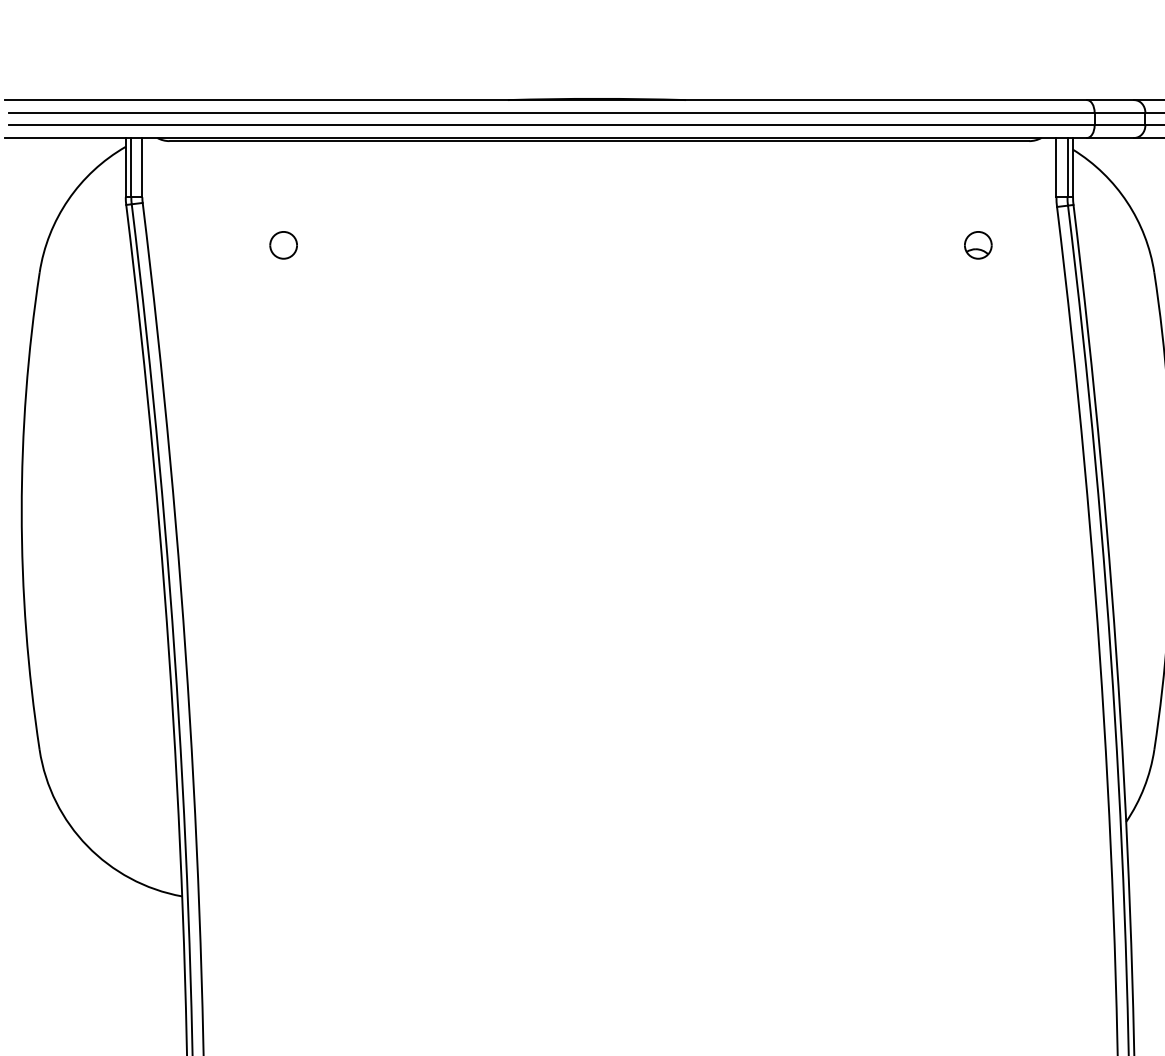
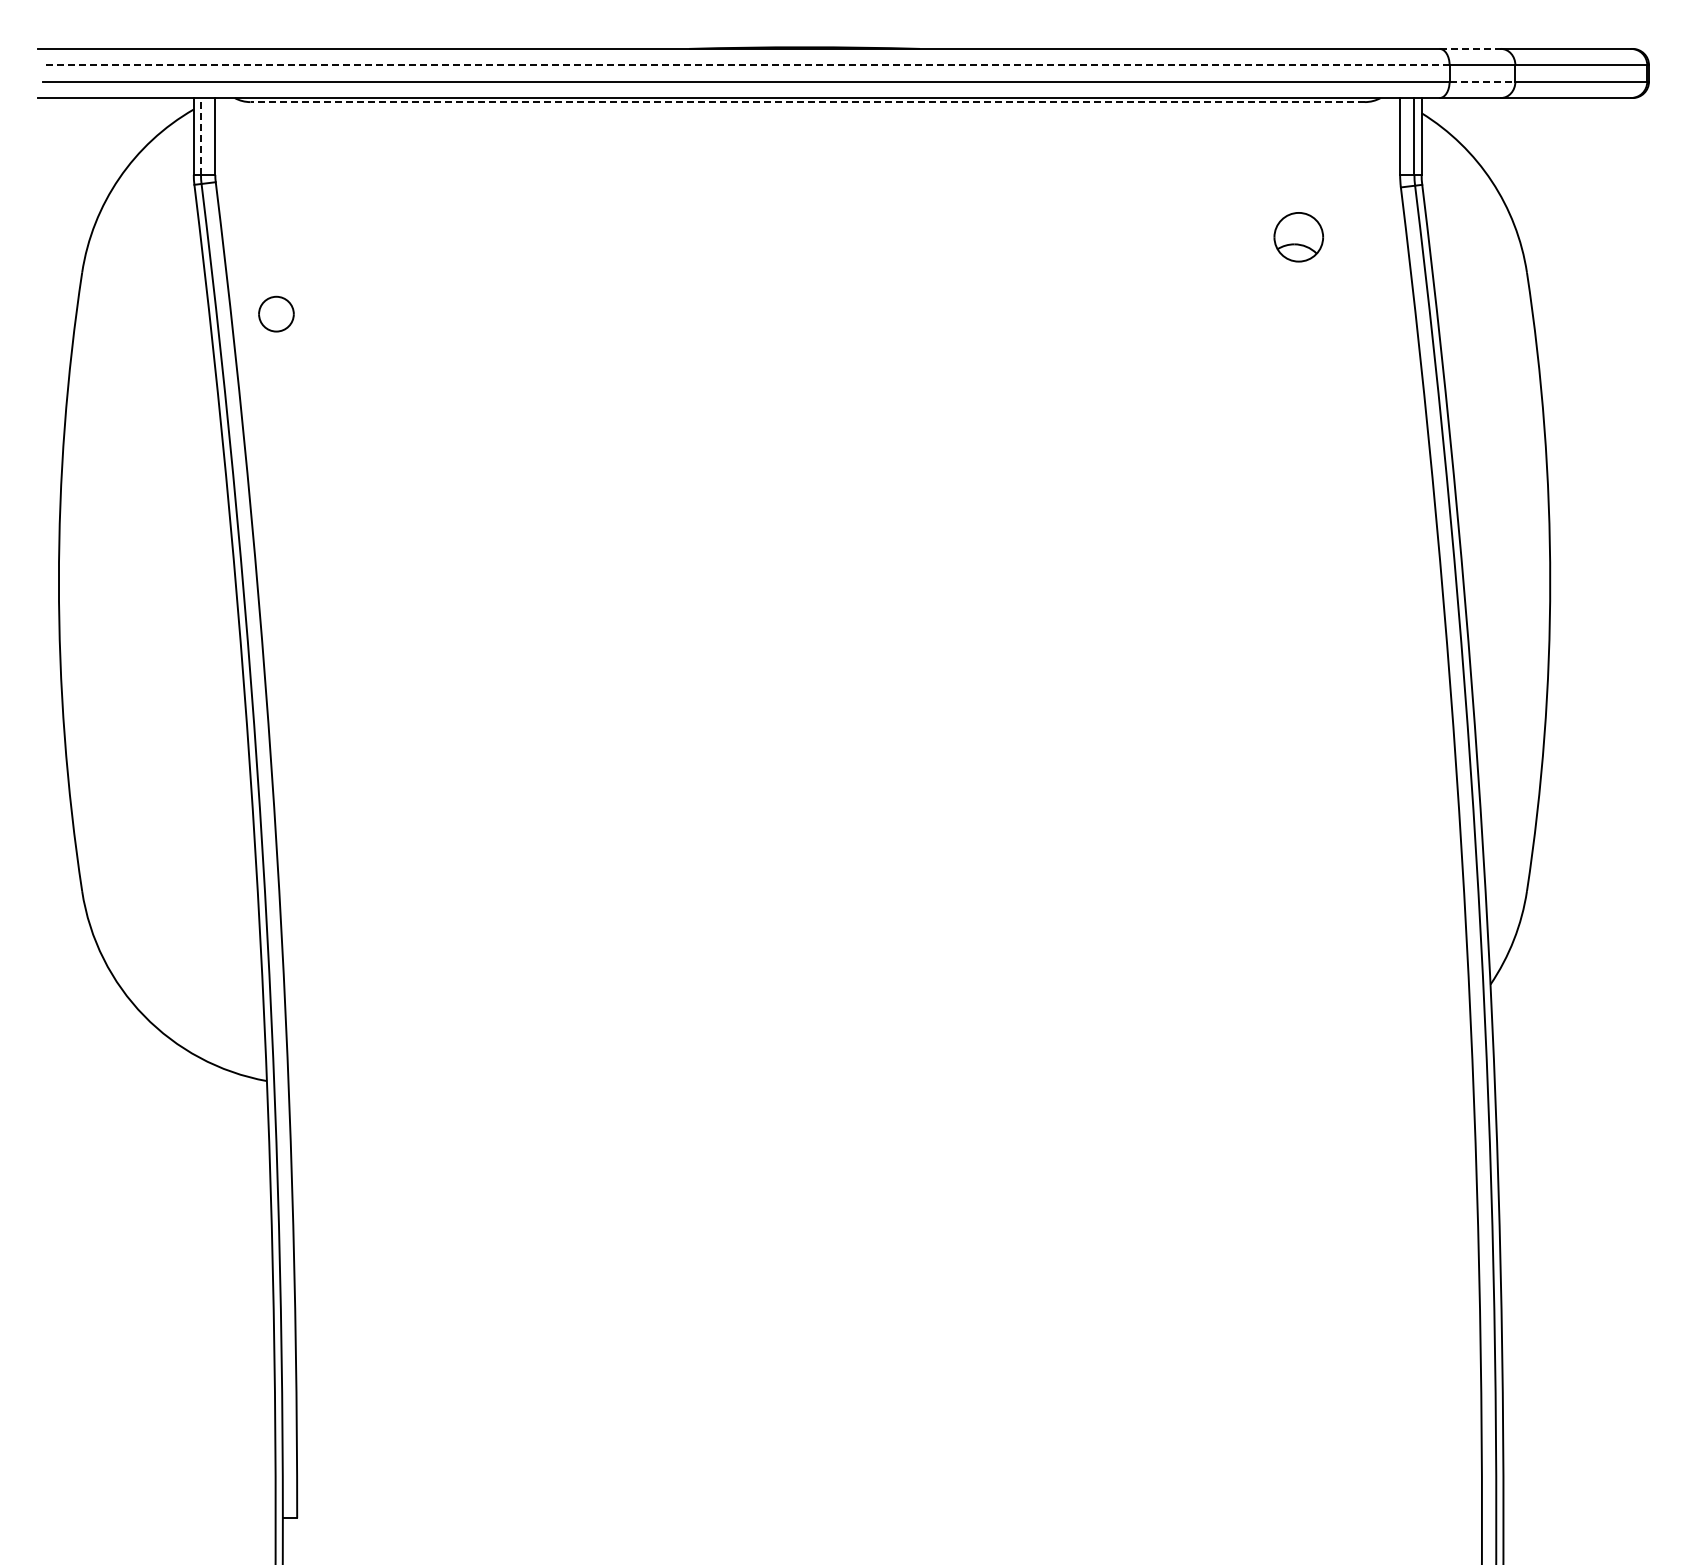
line: (1110, 99) -> (1470, 48), solid -> dashed
line: (551, 112) -> (745, 65), solid -> dashed
line: (1120, 125) -> (1482, 81), solid -> dashed
line: (599, 141) -> (807, 102), solid -> dashed
line: (131, 166) -> (201, 135), solid -> dashed
part: (283, 244) -> (276, 313), moved
part: (978, 244) -> (1298, 236), size x1.4

